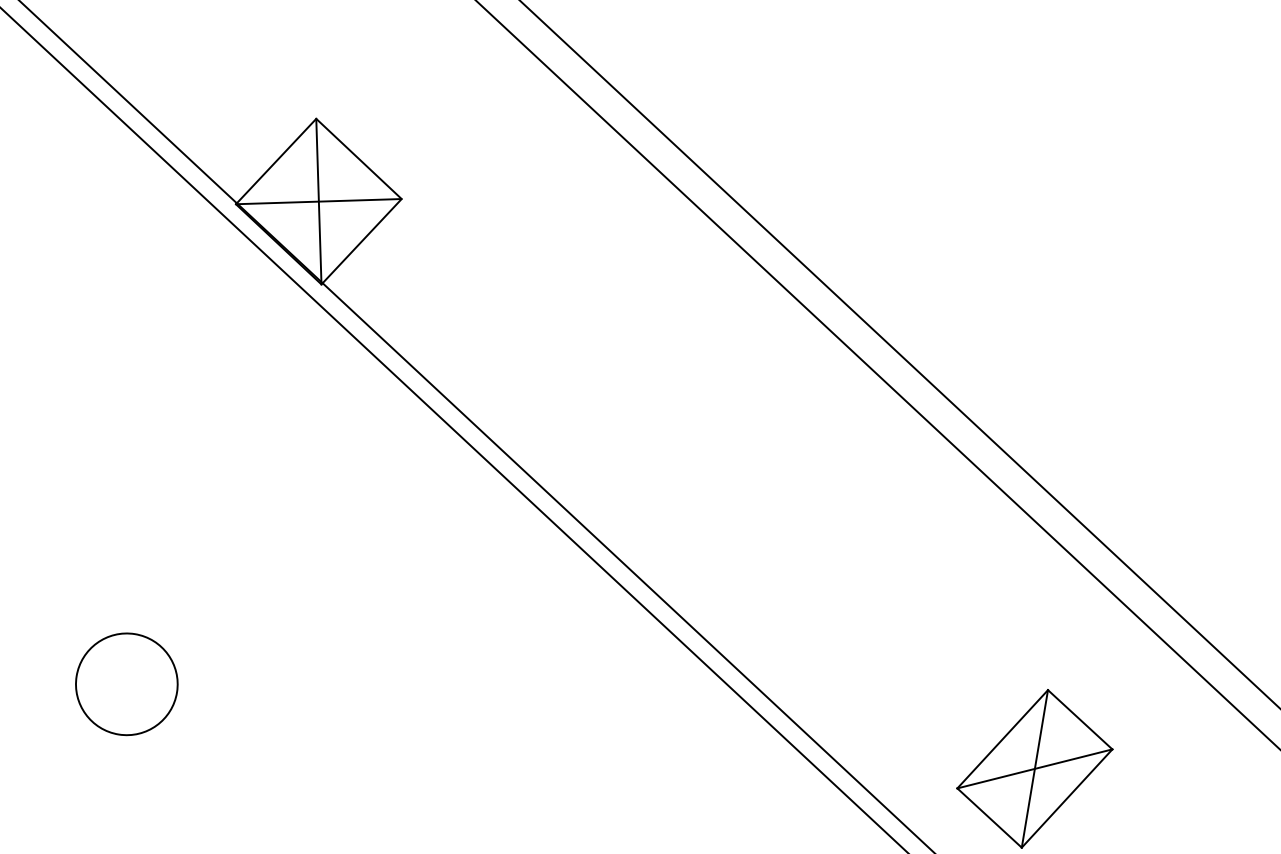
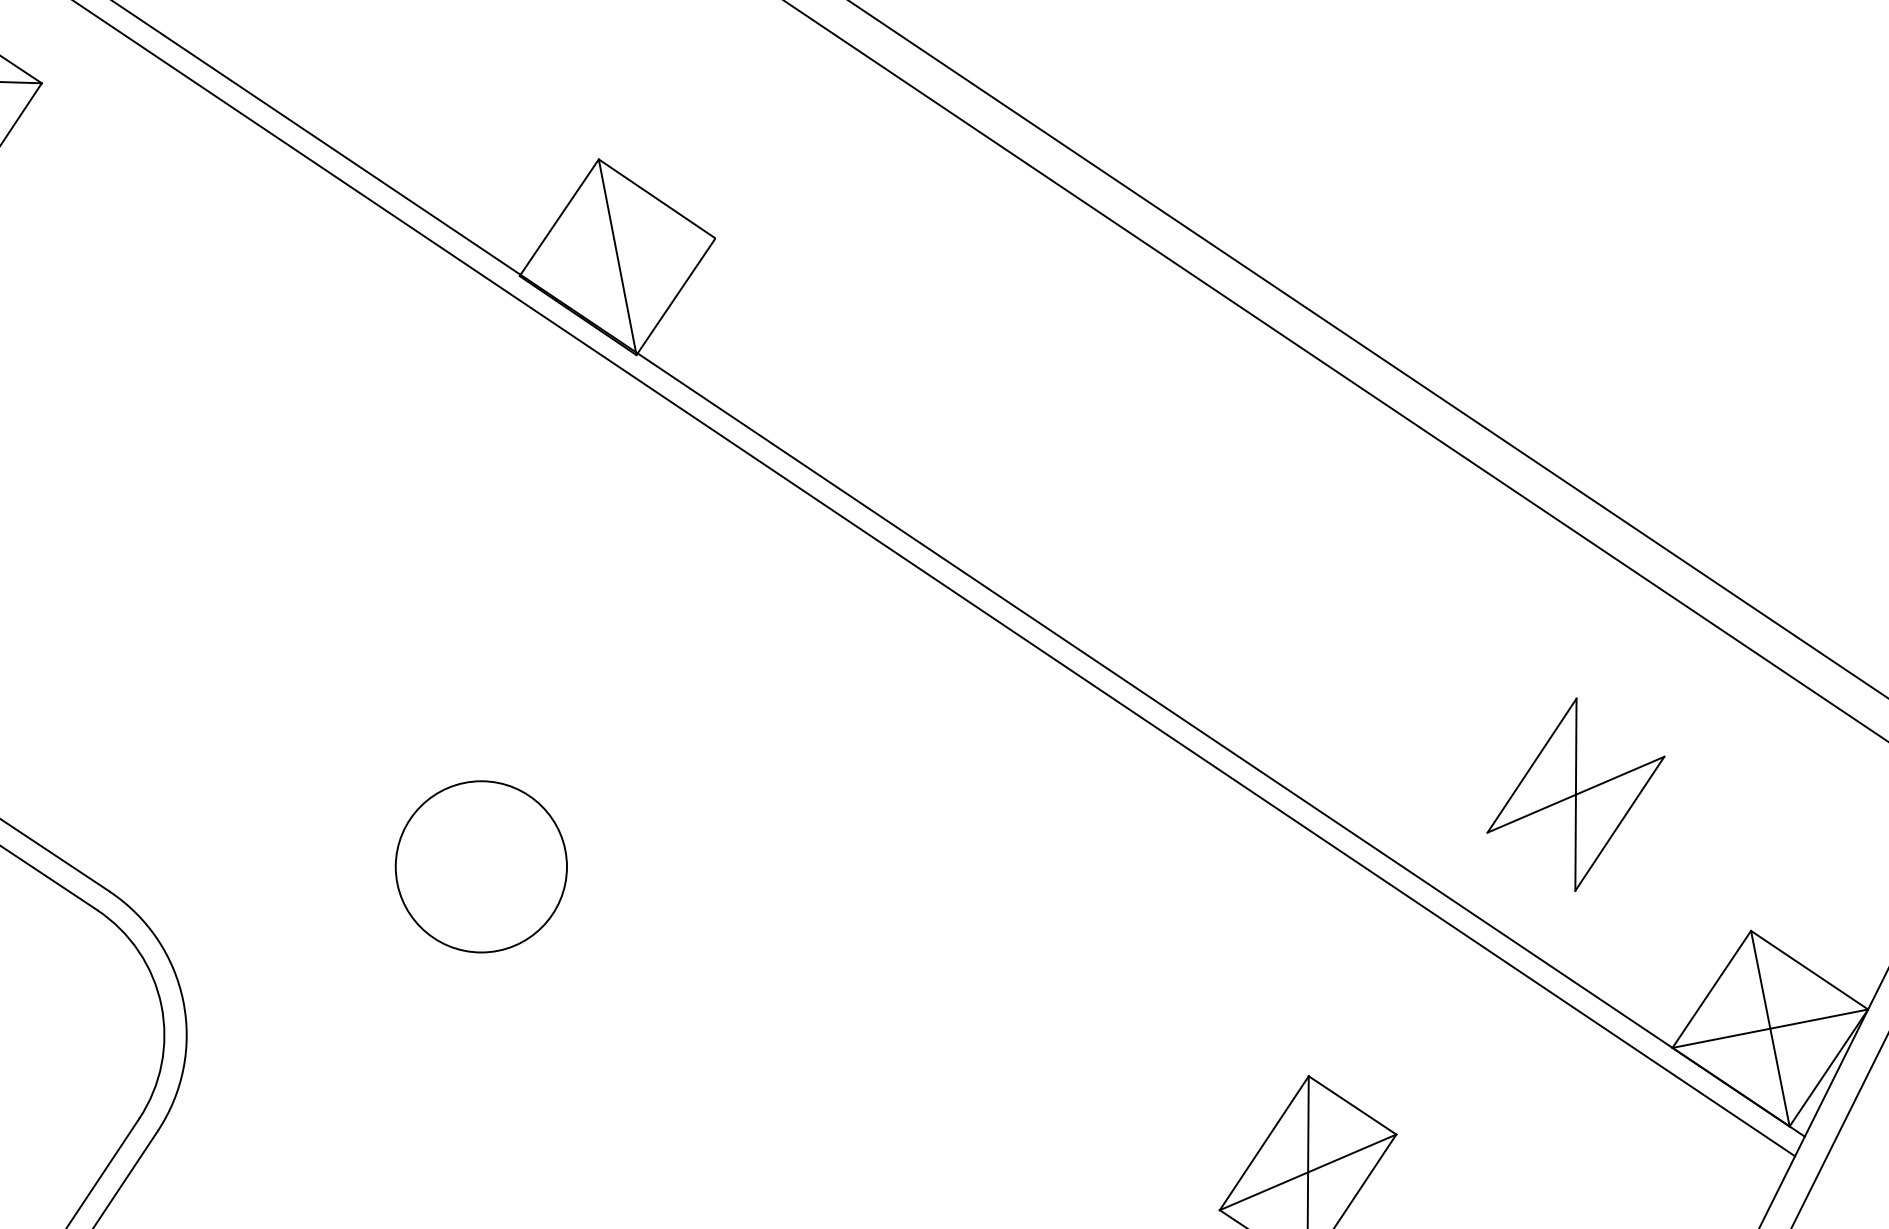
line: (318, 201) -> (617, 257), removed
circle: (126, 684) -> (481, 867), size x1.4
line: (1080, 719) -> (1620, 727), removed
line: (989, 817) -> (1531, 861), removed

